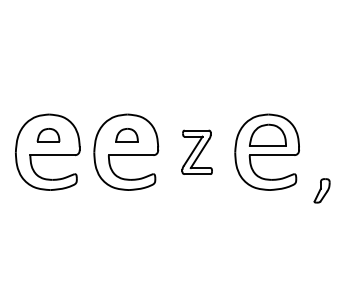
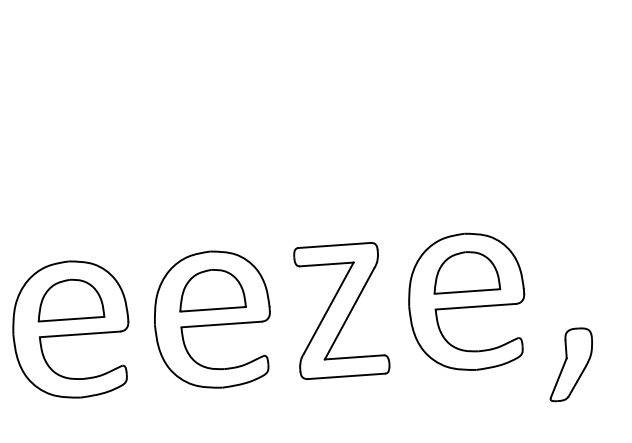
part: (48, 134) -> (70, 297), size x1.67
part: (126, 134) -> (210, 287), size x1.67
part: (196, 152) -> (339, 311), size x1.67
part: (321, 190) -> (569, 364), size x1.67

